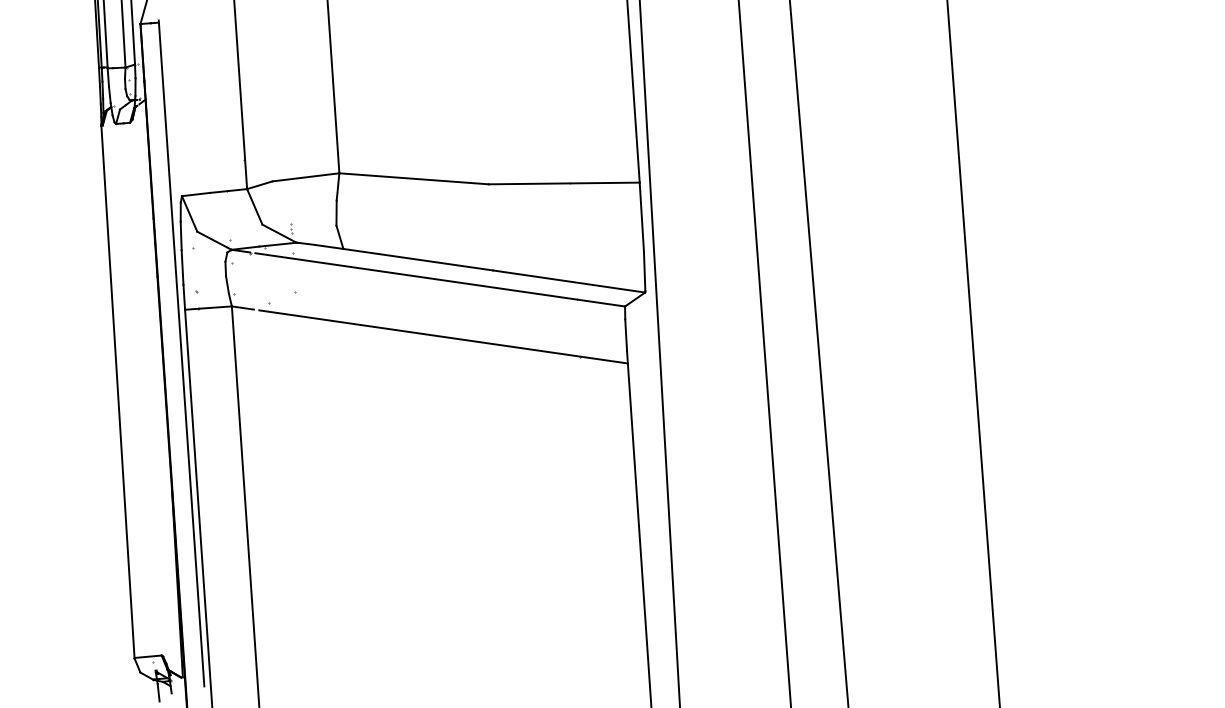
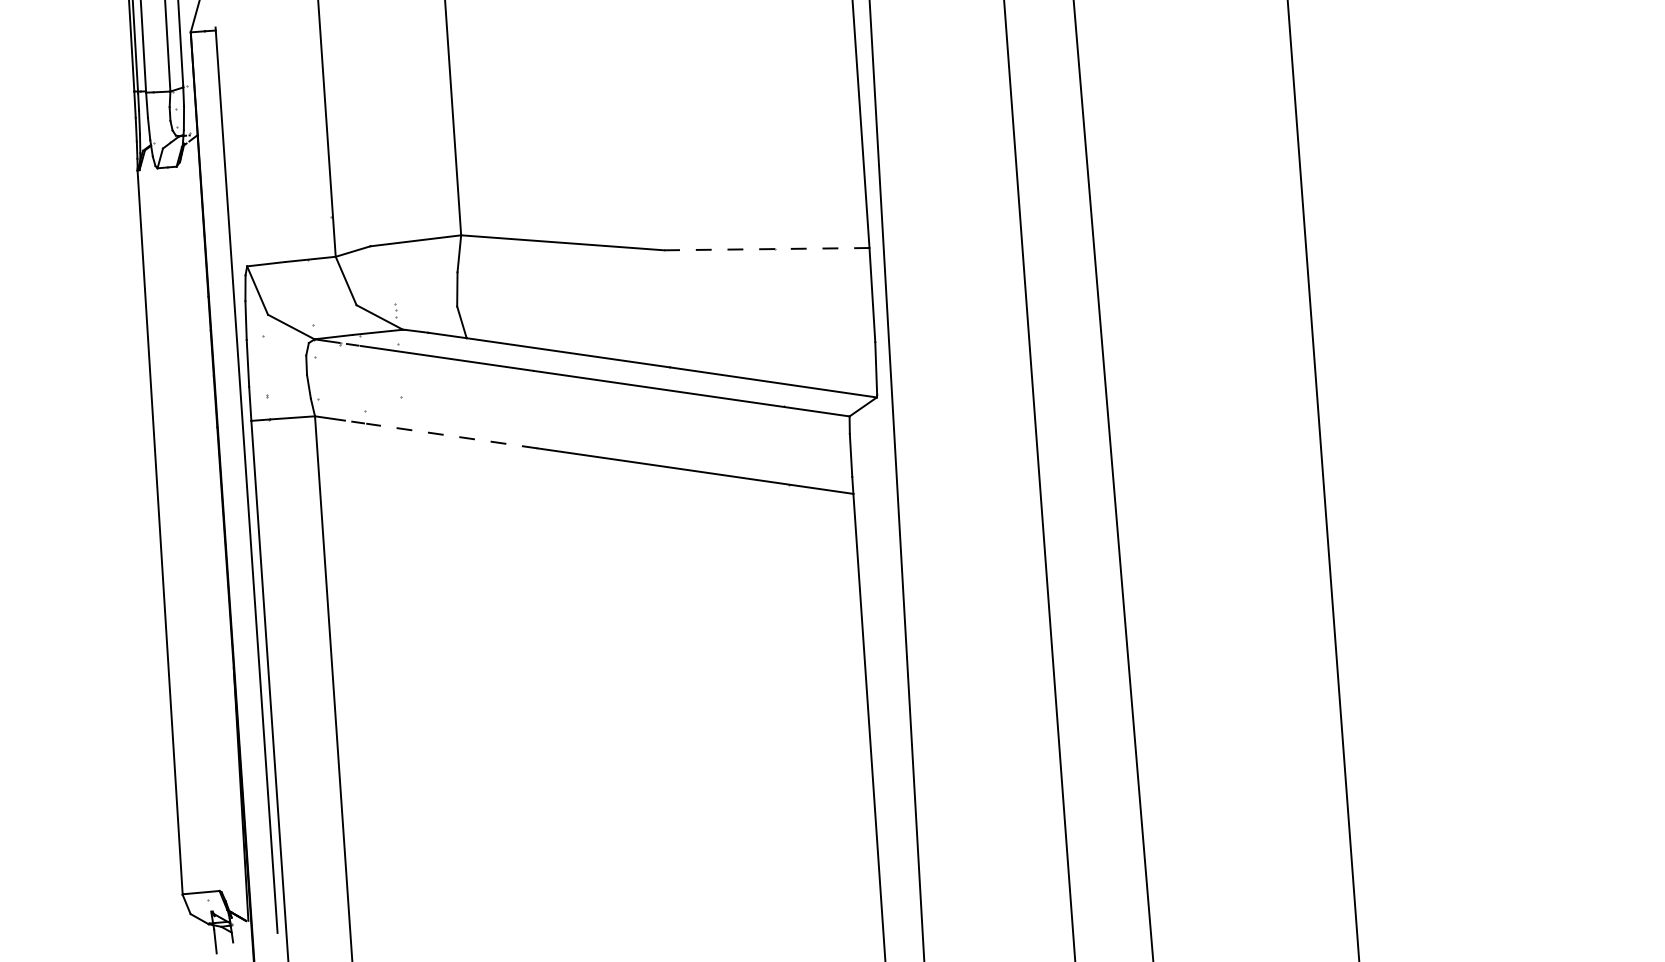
line: (563, 183) -> (766, 249), solid -> dashed
line: (332, 321) -> (451, 436), solid -> dashed

